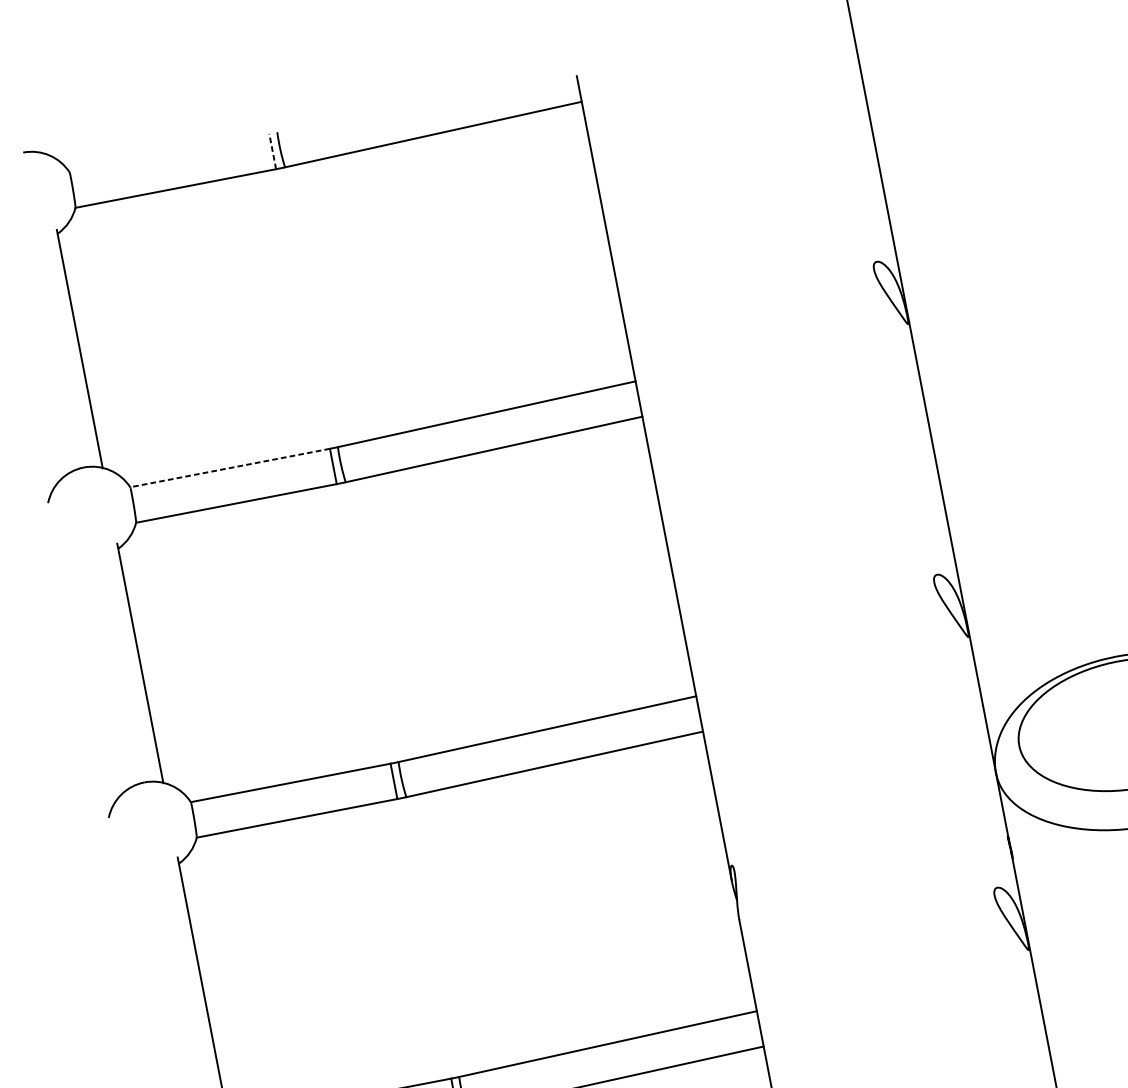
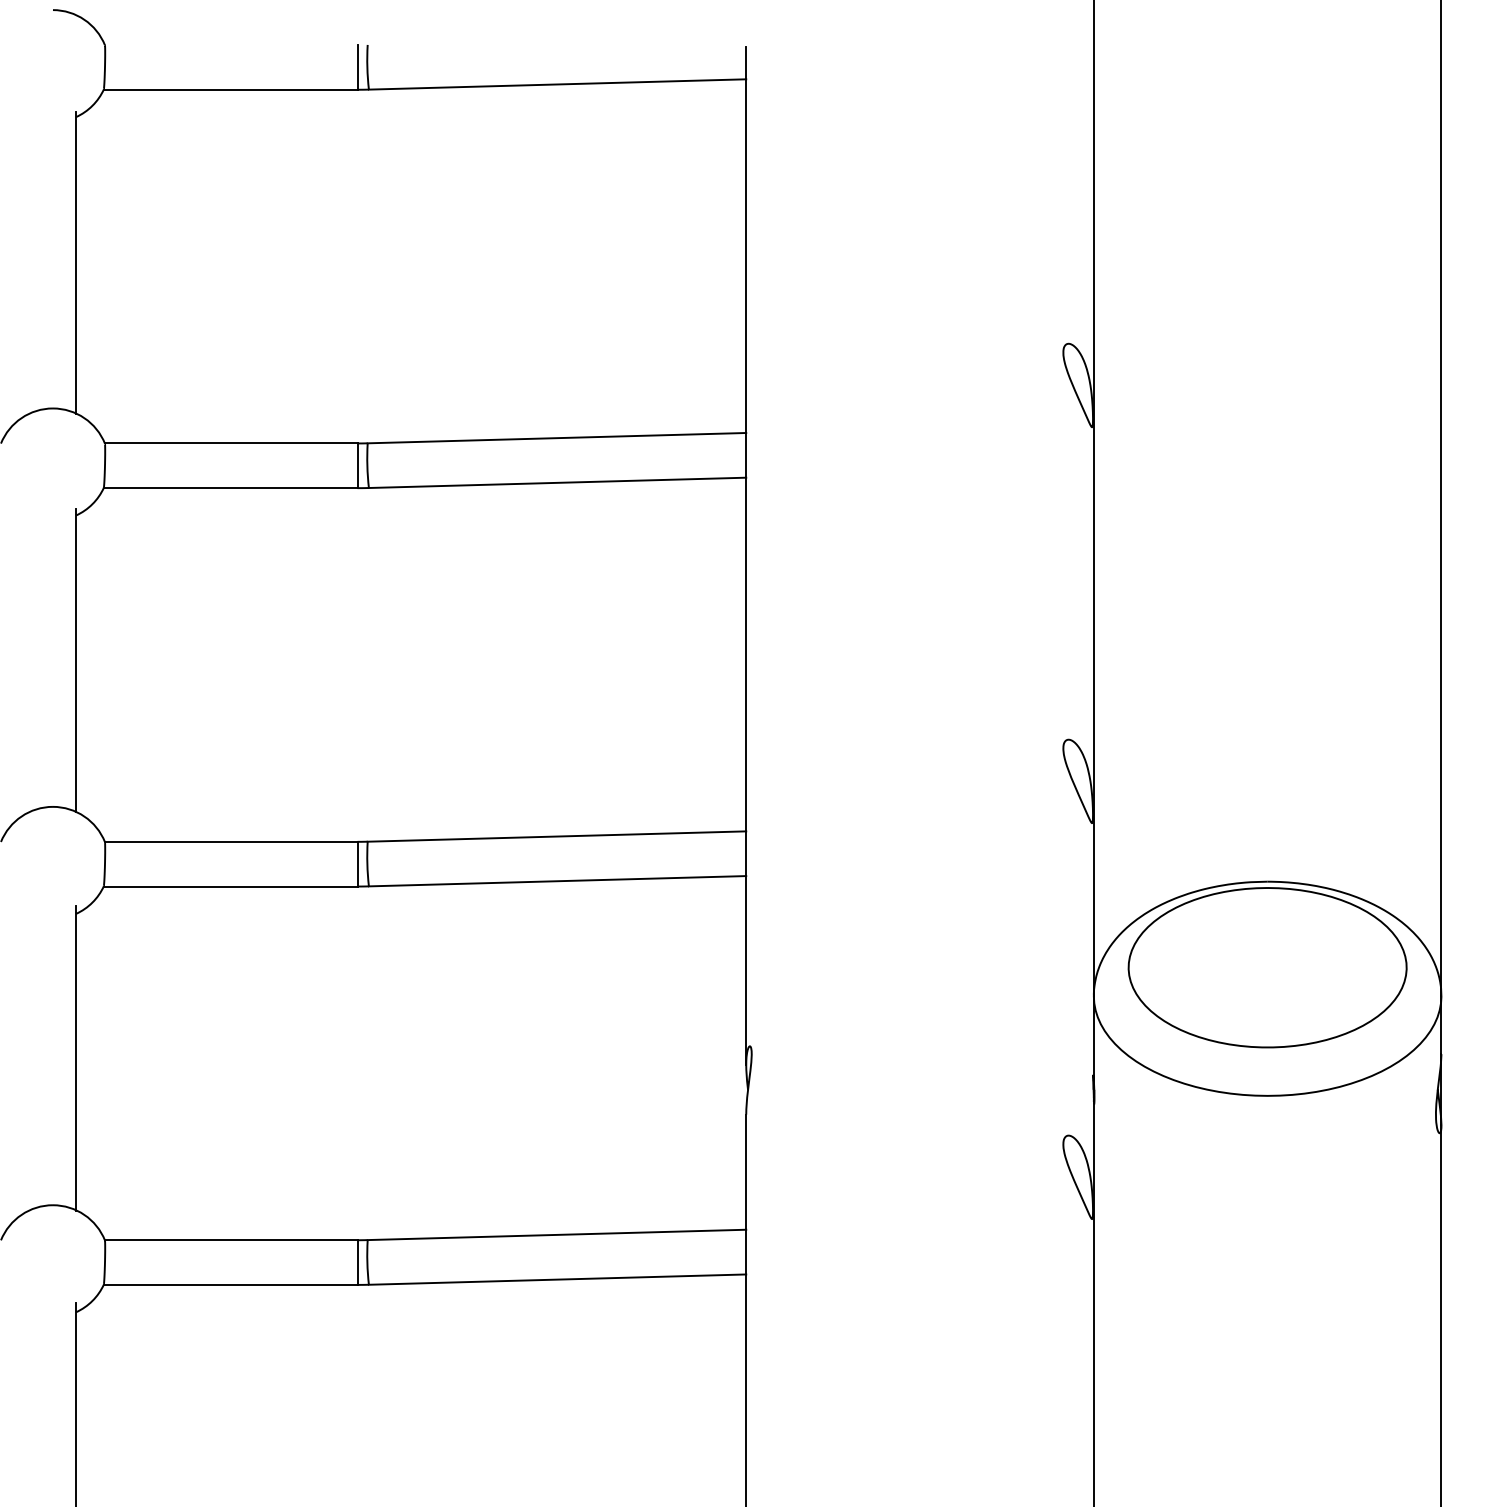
line: (272, 150) -> (357, 66), dashed -> solid
line: (229, 468) -> (230, 443), dashed -> solid

